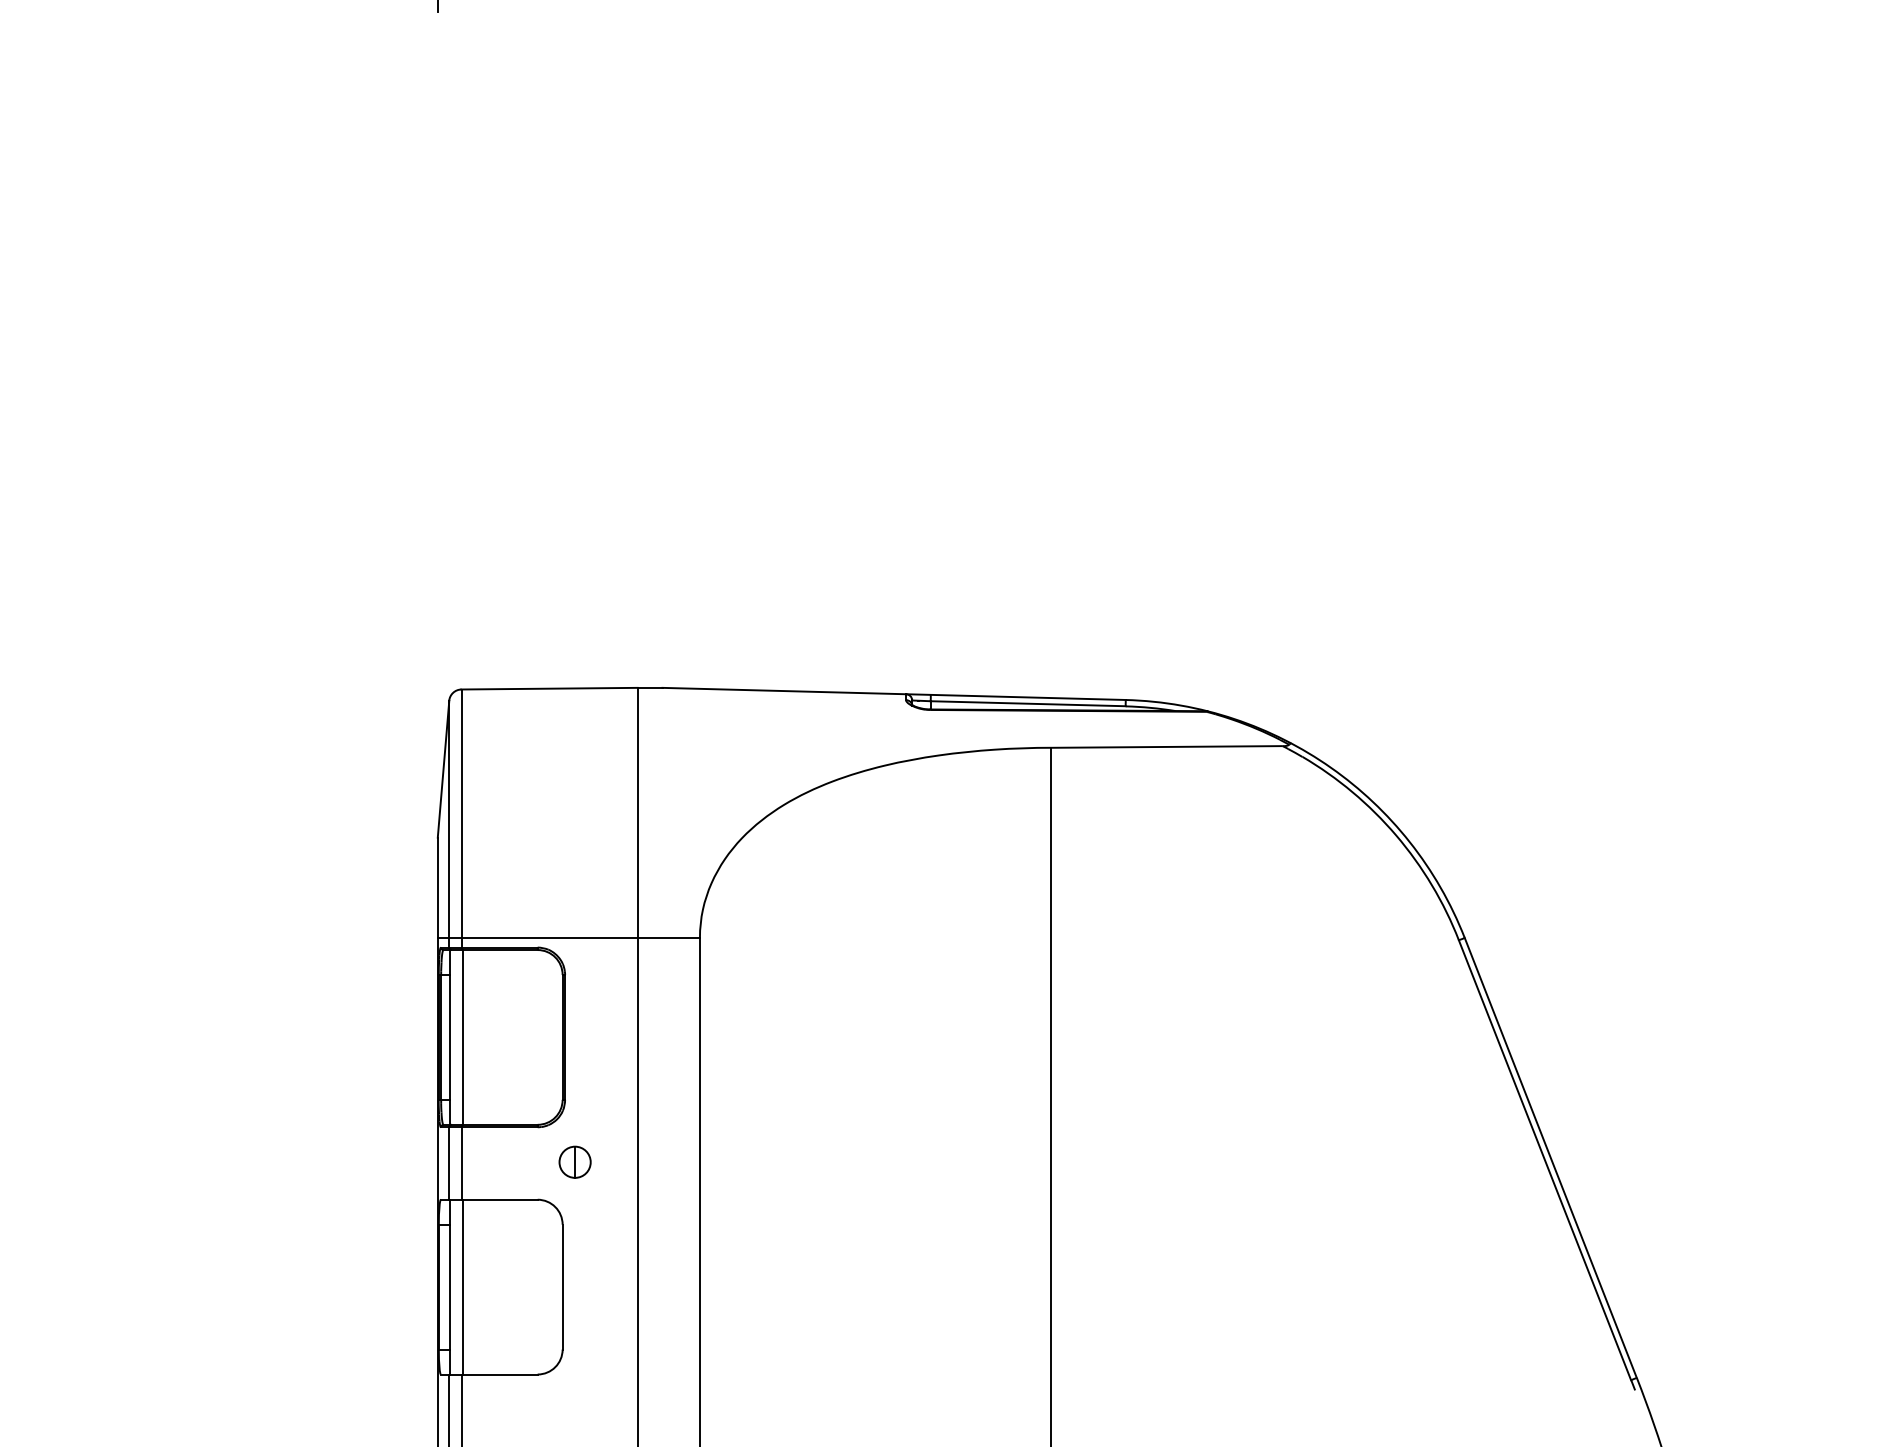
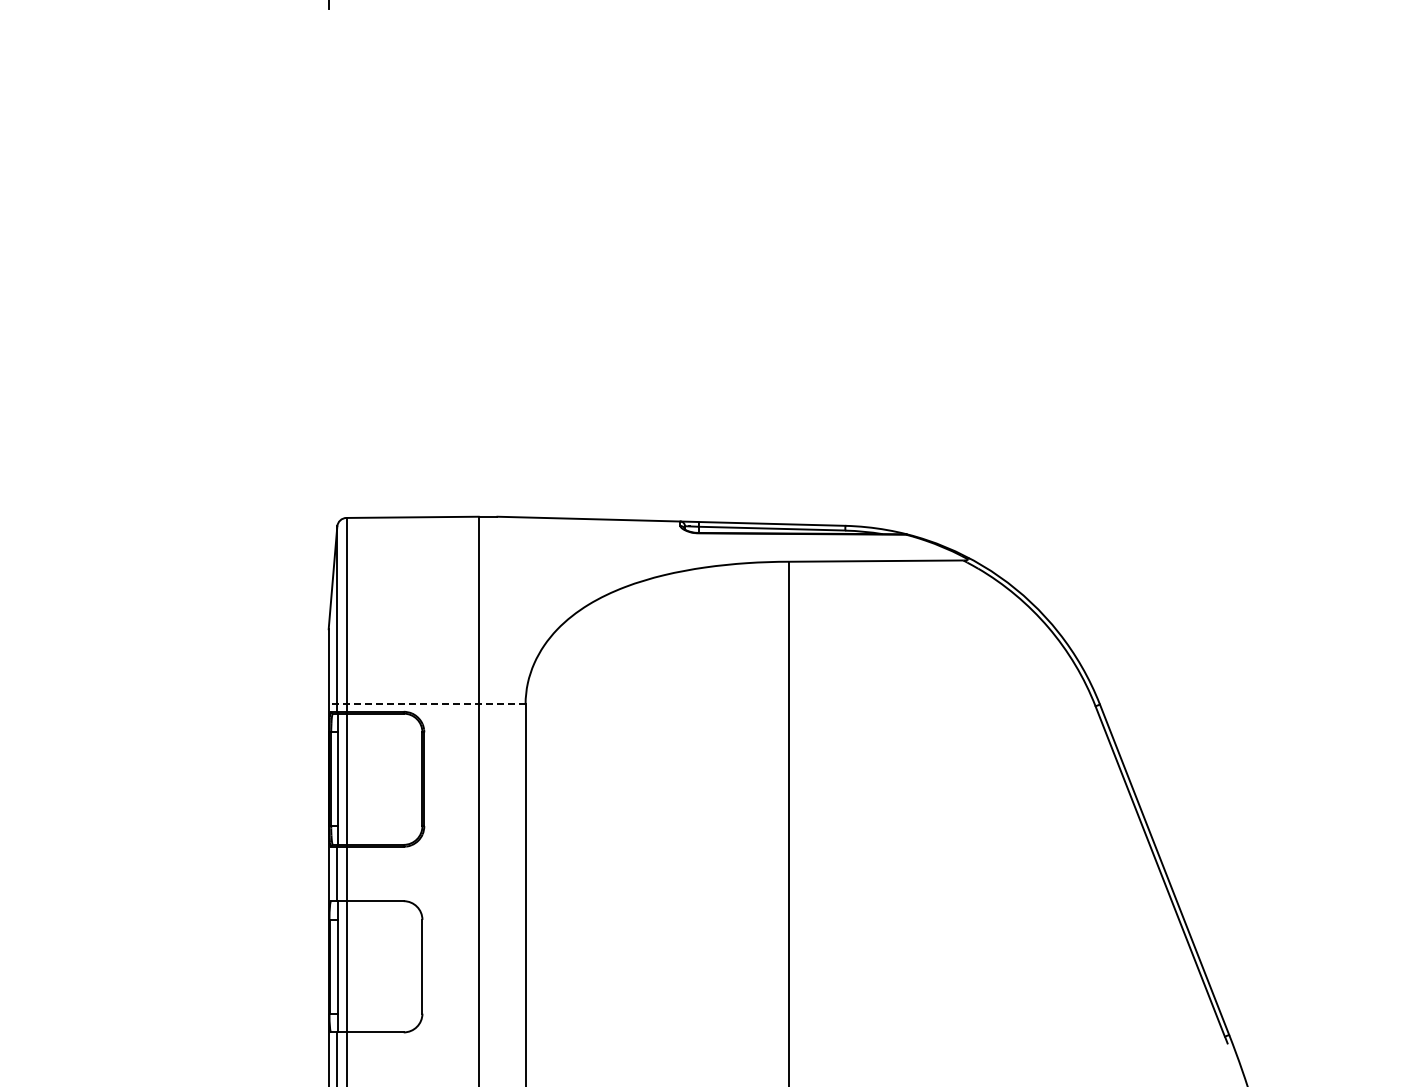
line: (568, 937) -> (426, 704), solid -> dashed
part: (574, 1161) -> (431, 872), removed

